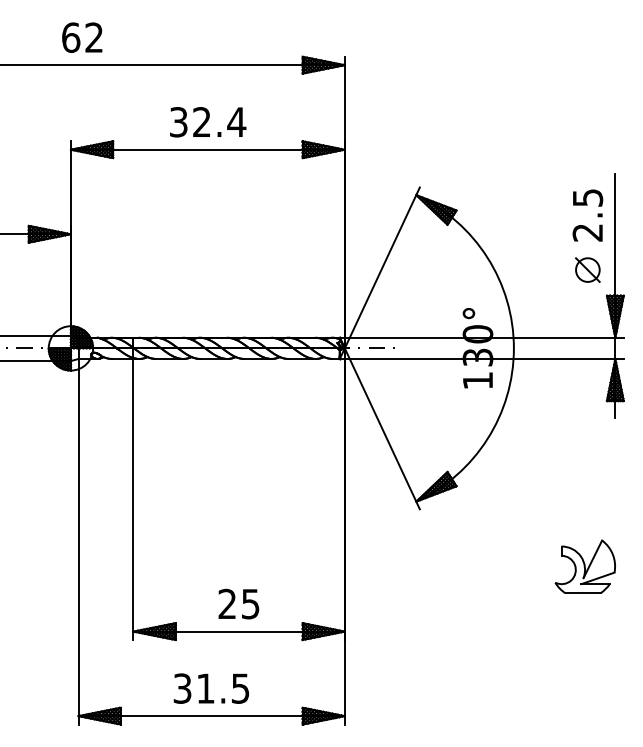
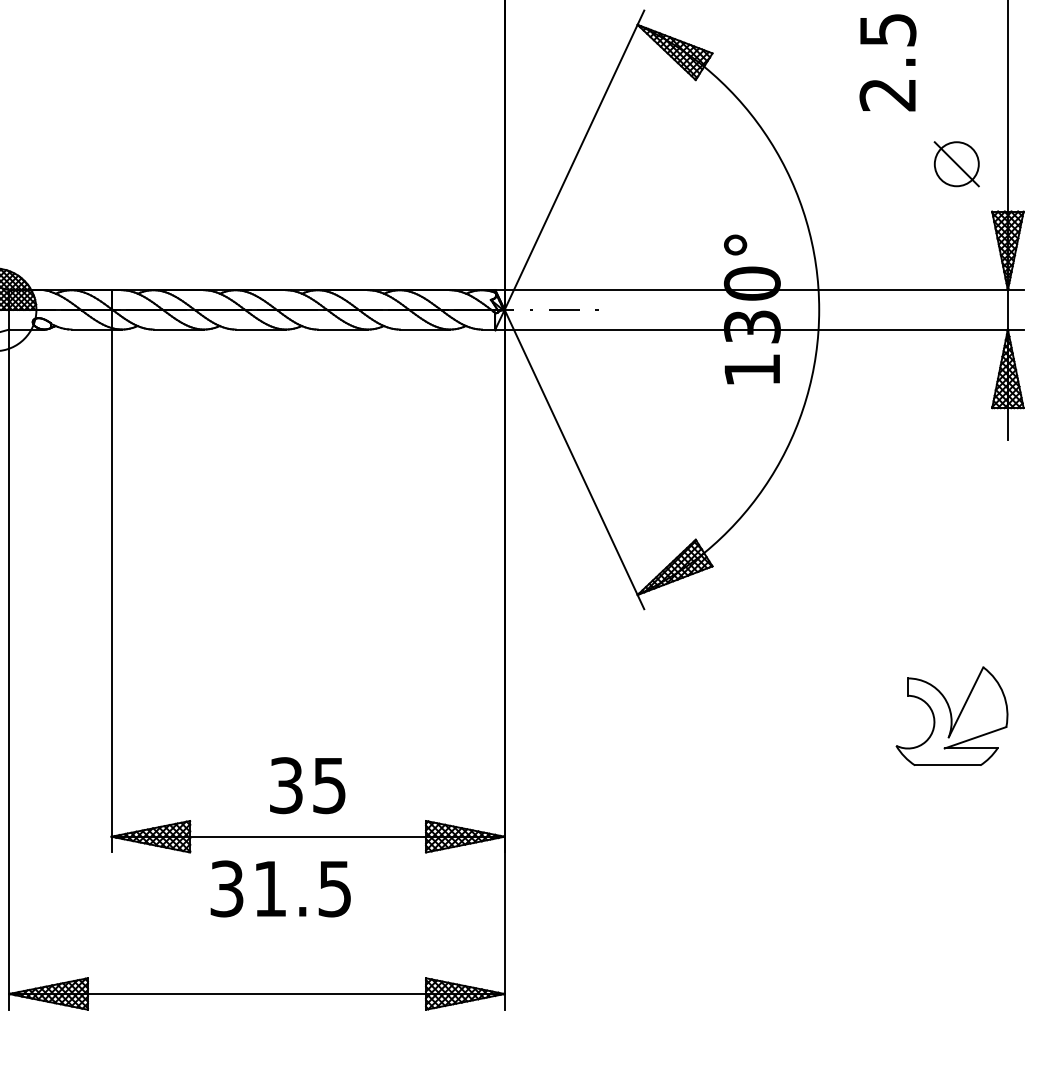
text: (587, 215) -> (887, 62), moved
text: (227, 604) -> (286, 786), 25 -> 35
text: (211, 688) -> (280, 888), moved

